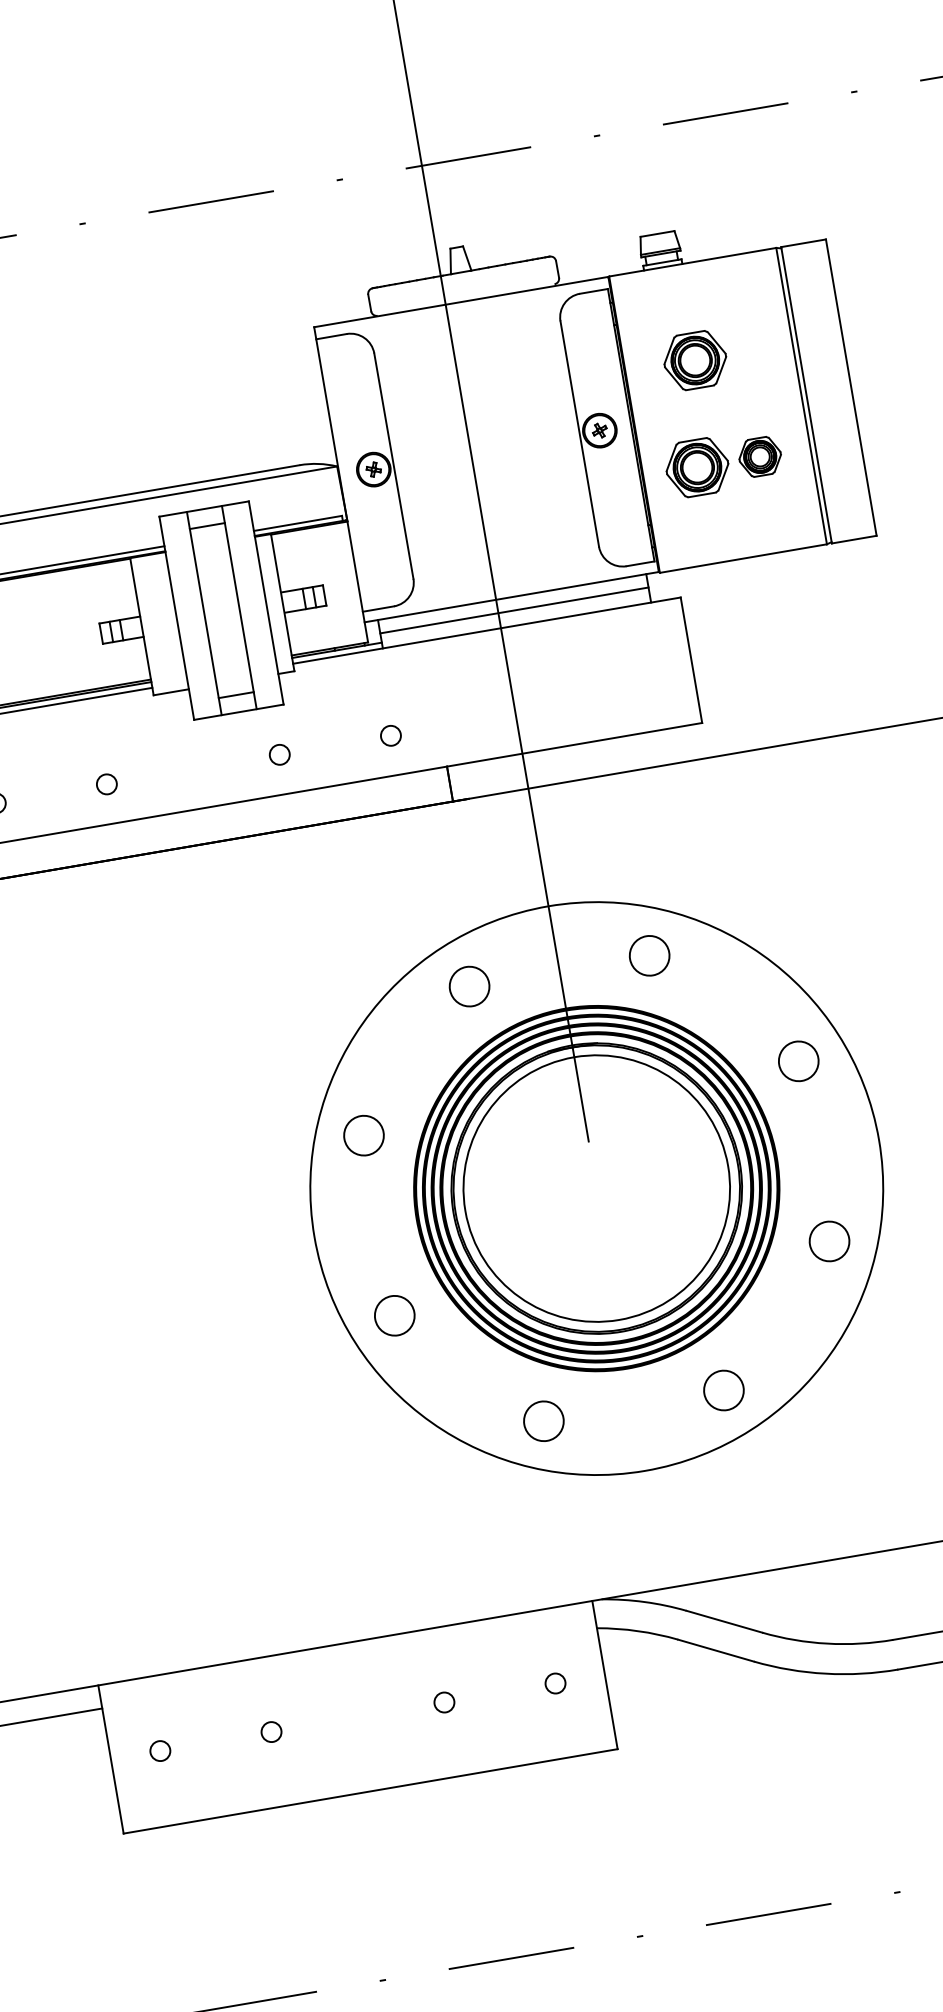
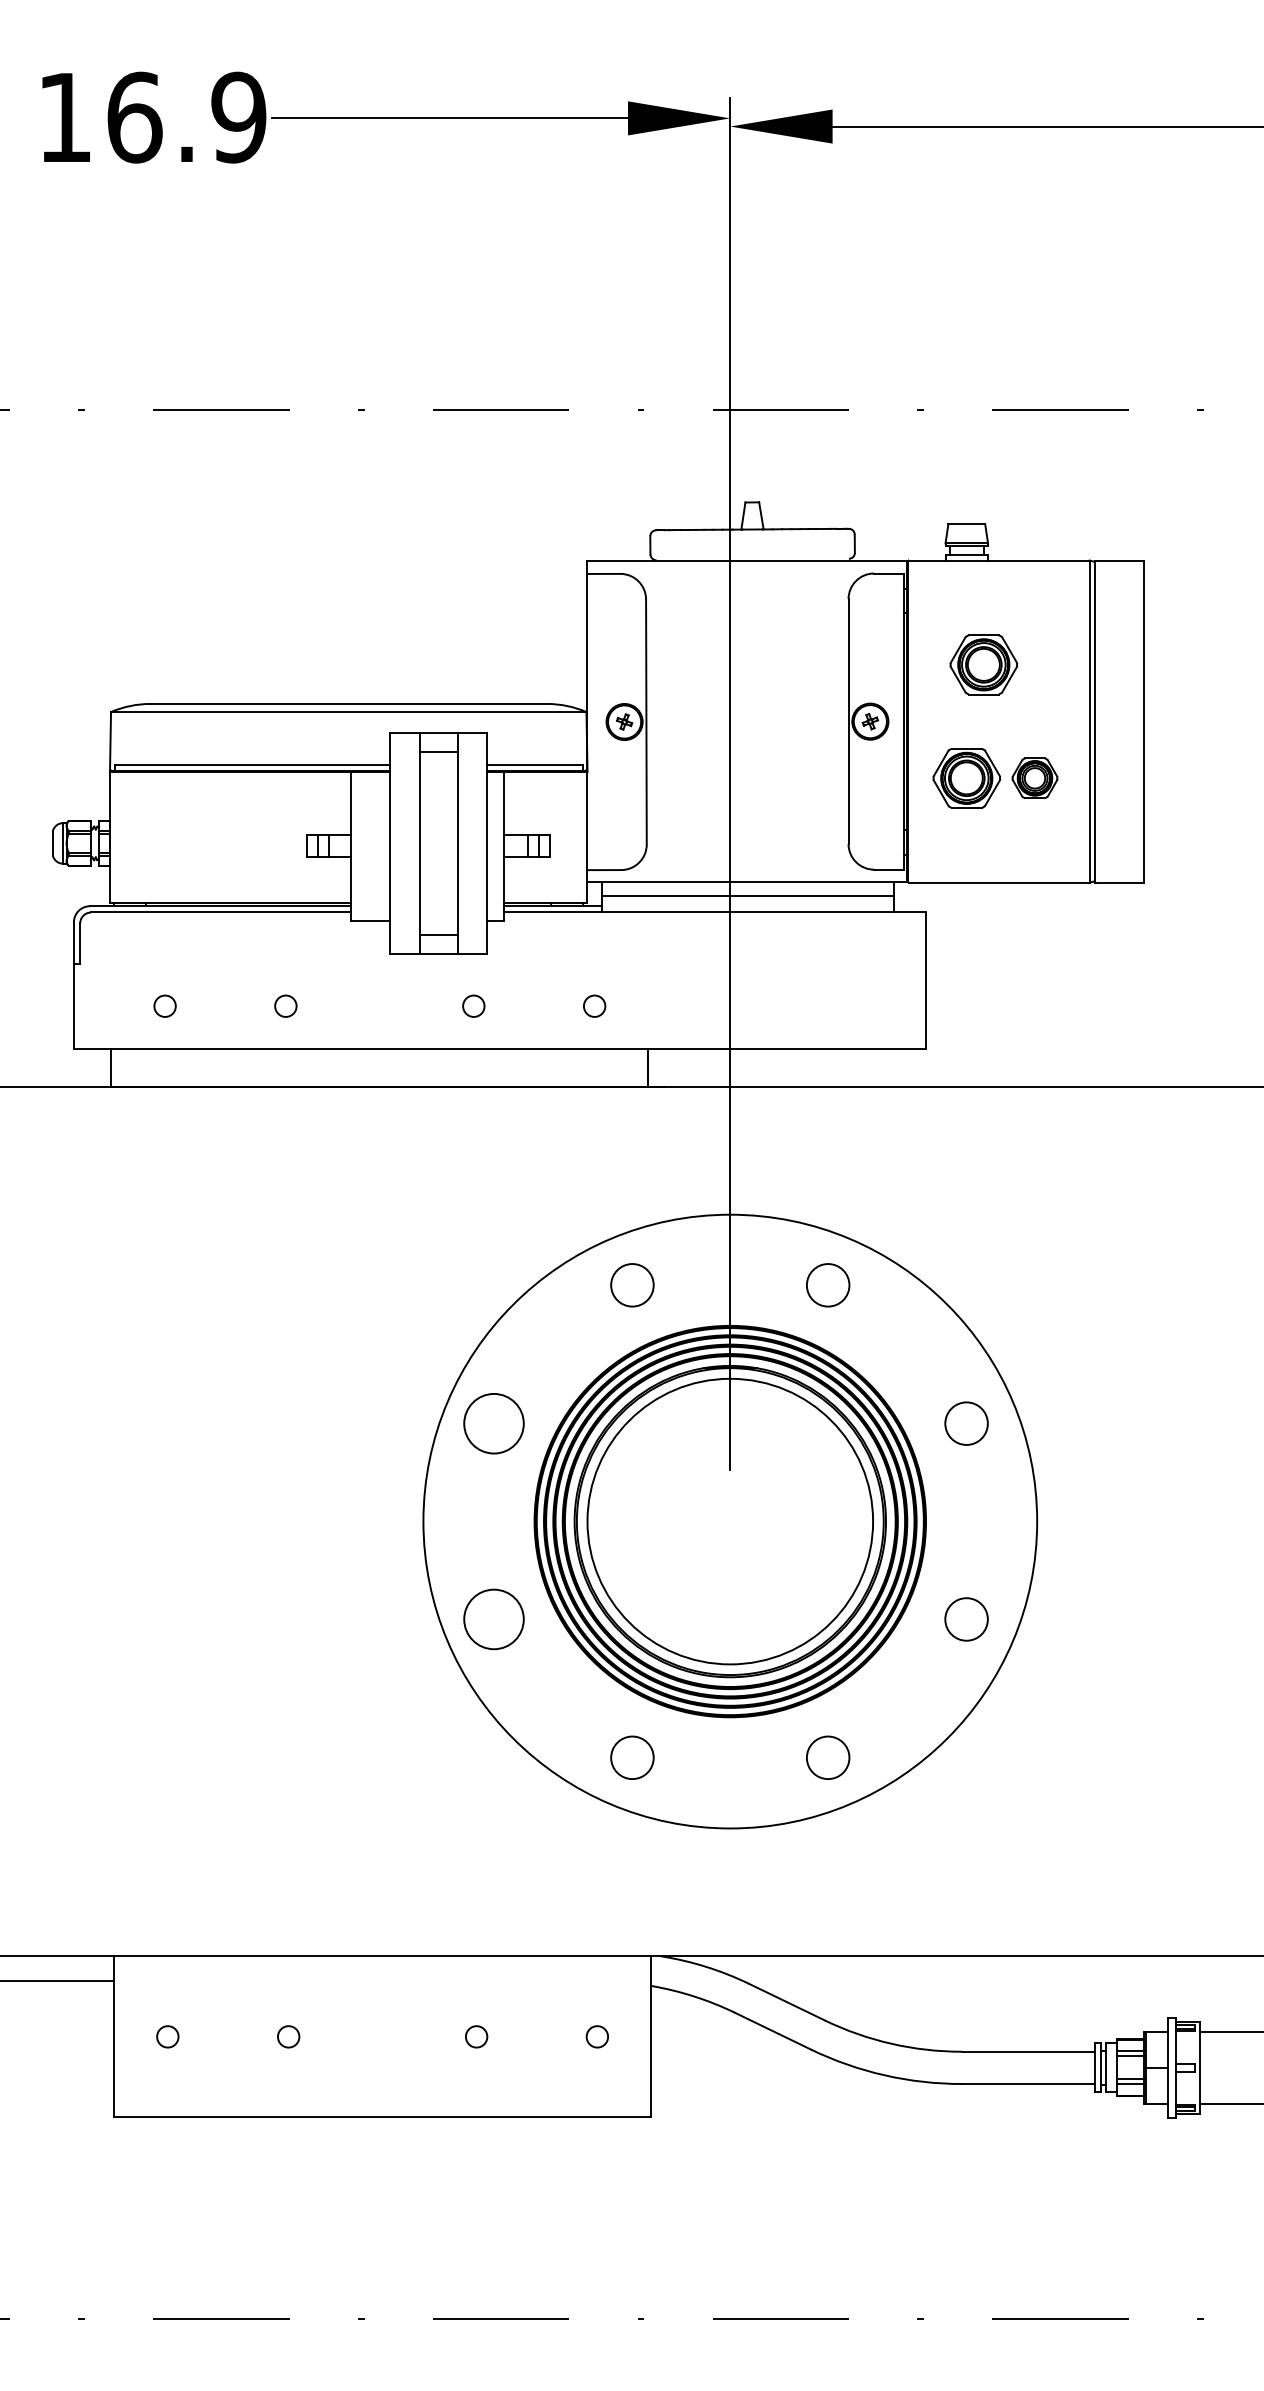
circle: (363, 1135) -> (493, 1423), size x1.4
circle: (394, 1315) -> (493, 1619), size x1.4

